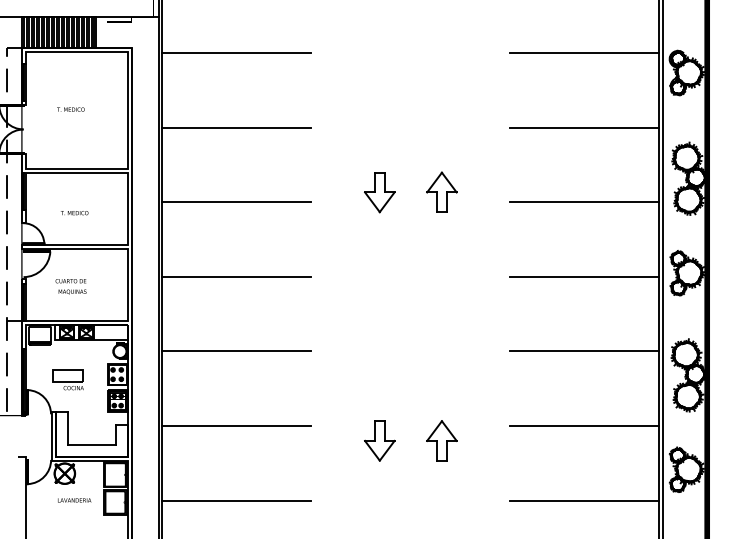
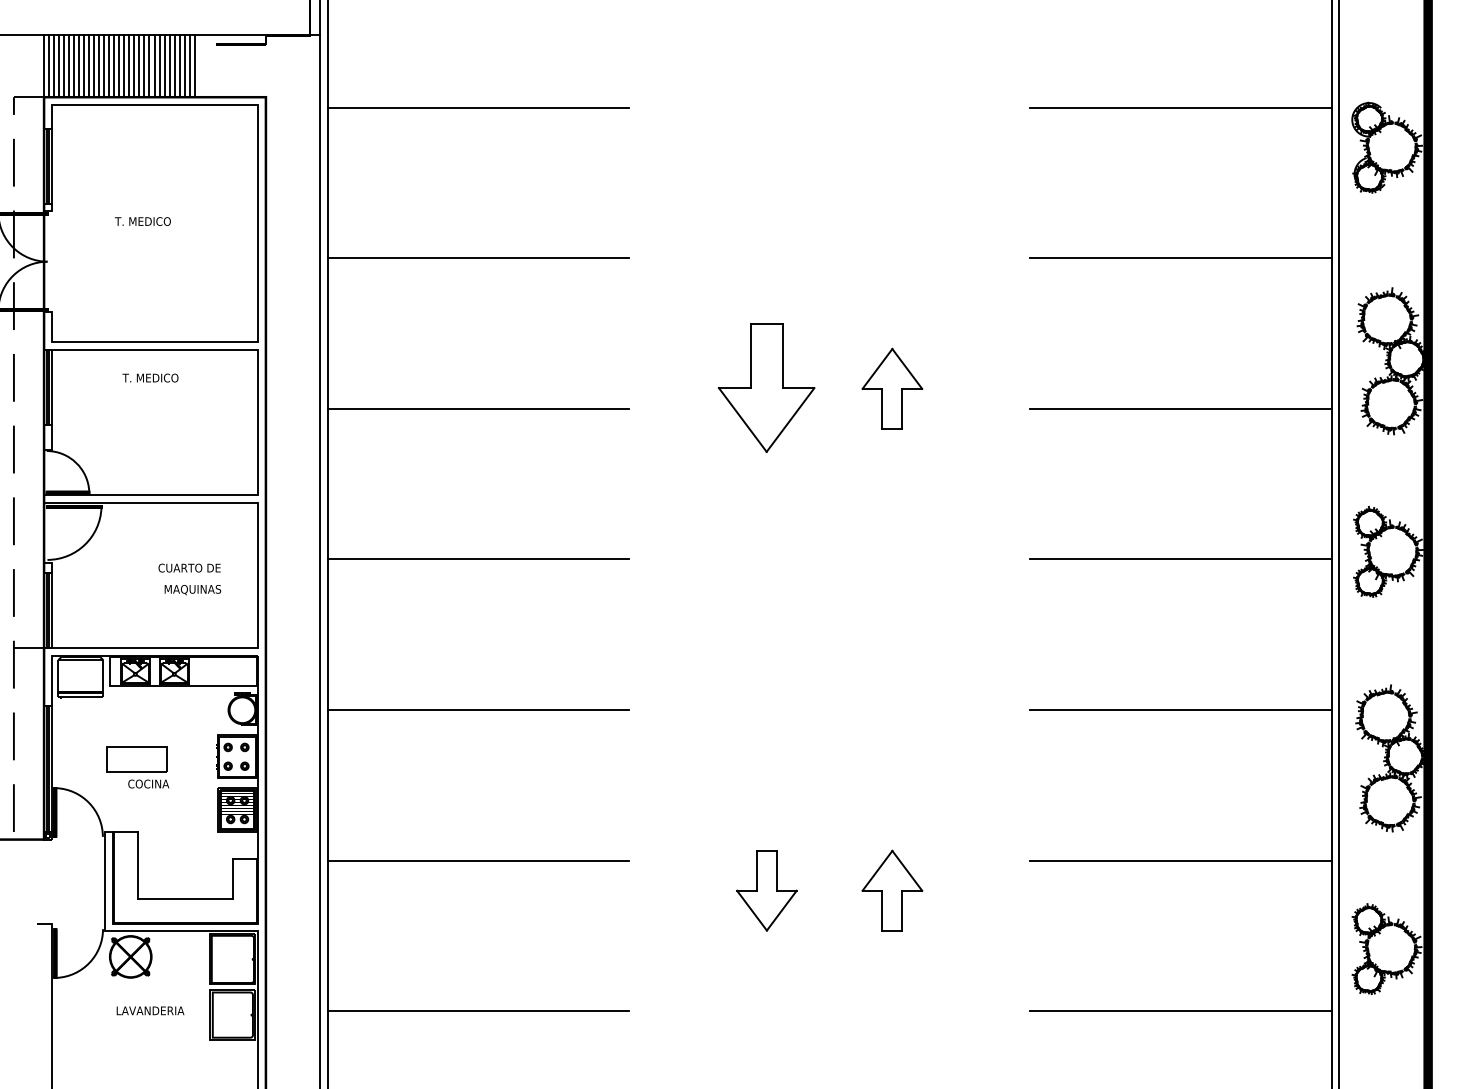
part: (379, 192) -> (766, 388), size x1.6
text: (74, 213) -> (150, 378), moved
text: (70, 286) -> (188, 578), moved

